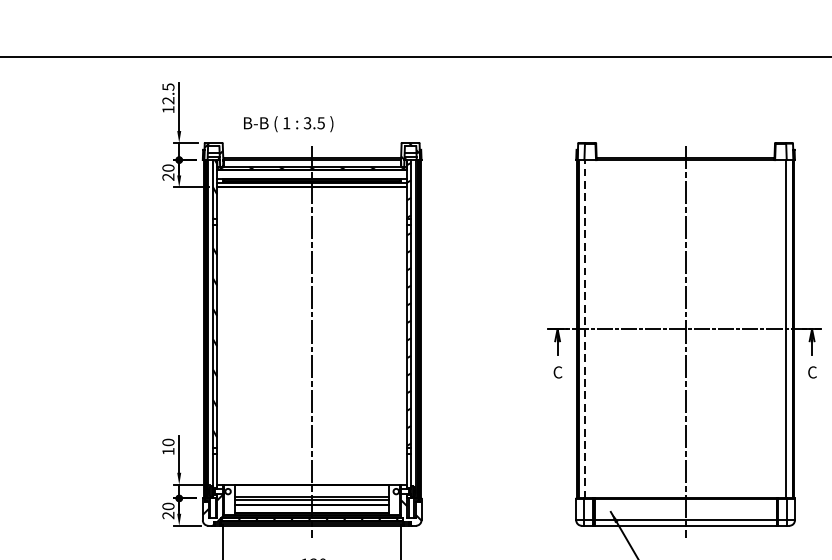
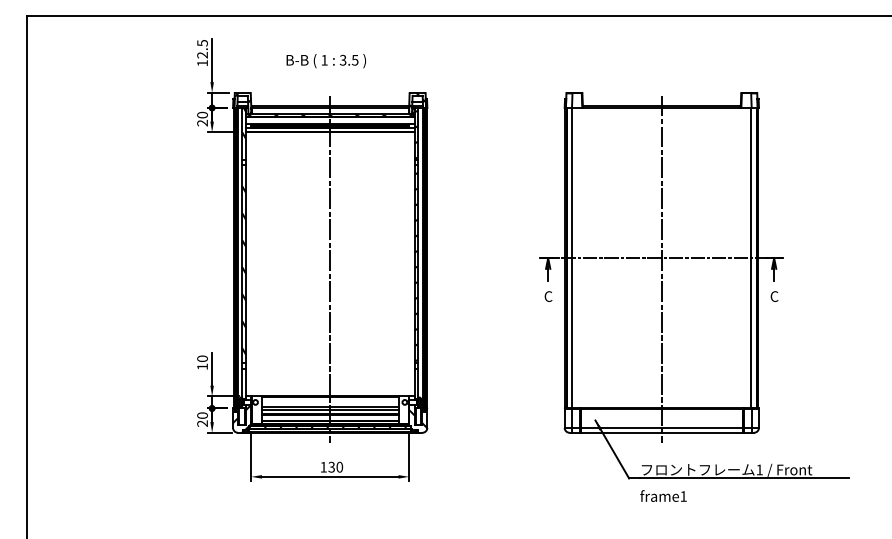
text: (287, 124) -> (325, 61), moved
line: (584, 328) -> (572, 257), dashed -> solid

